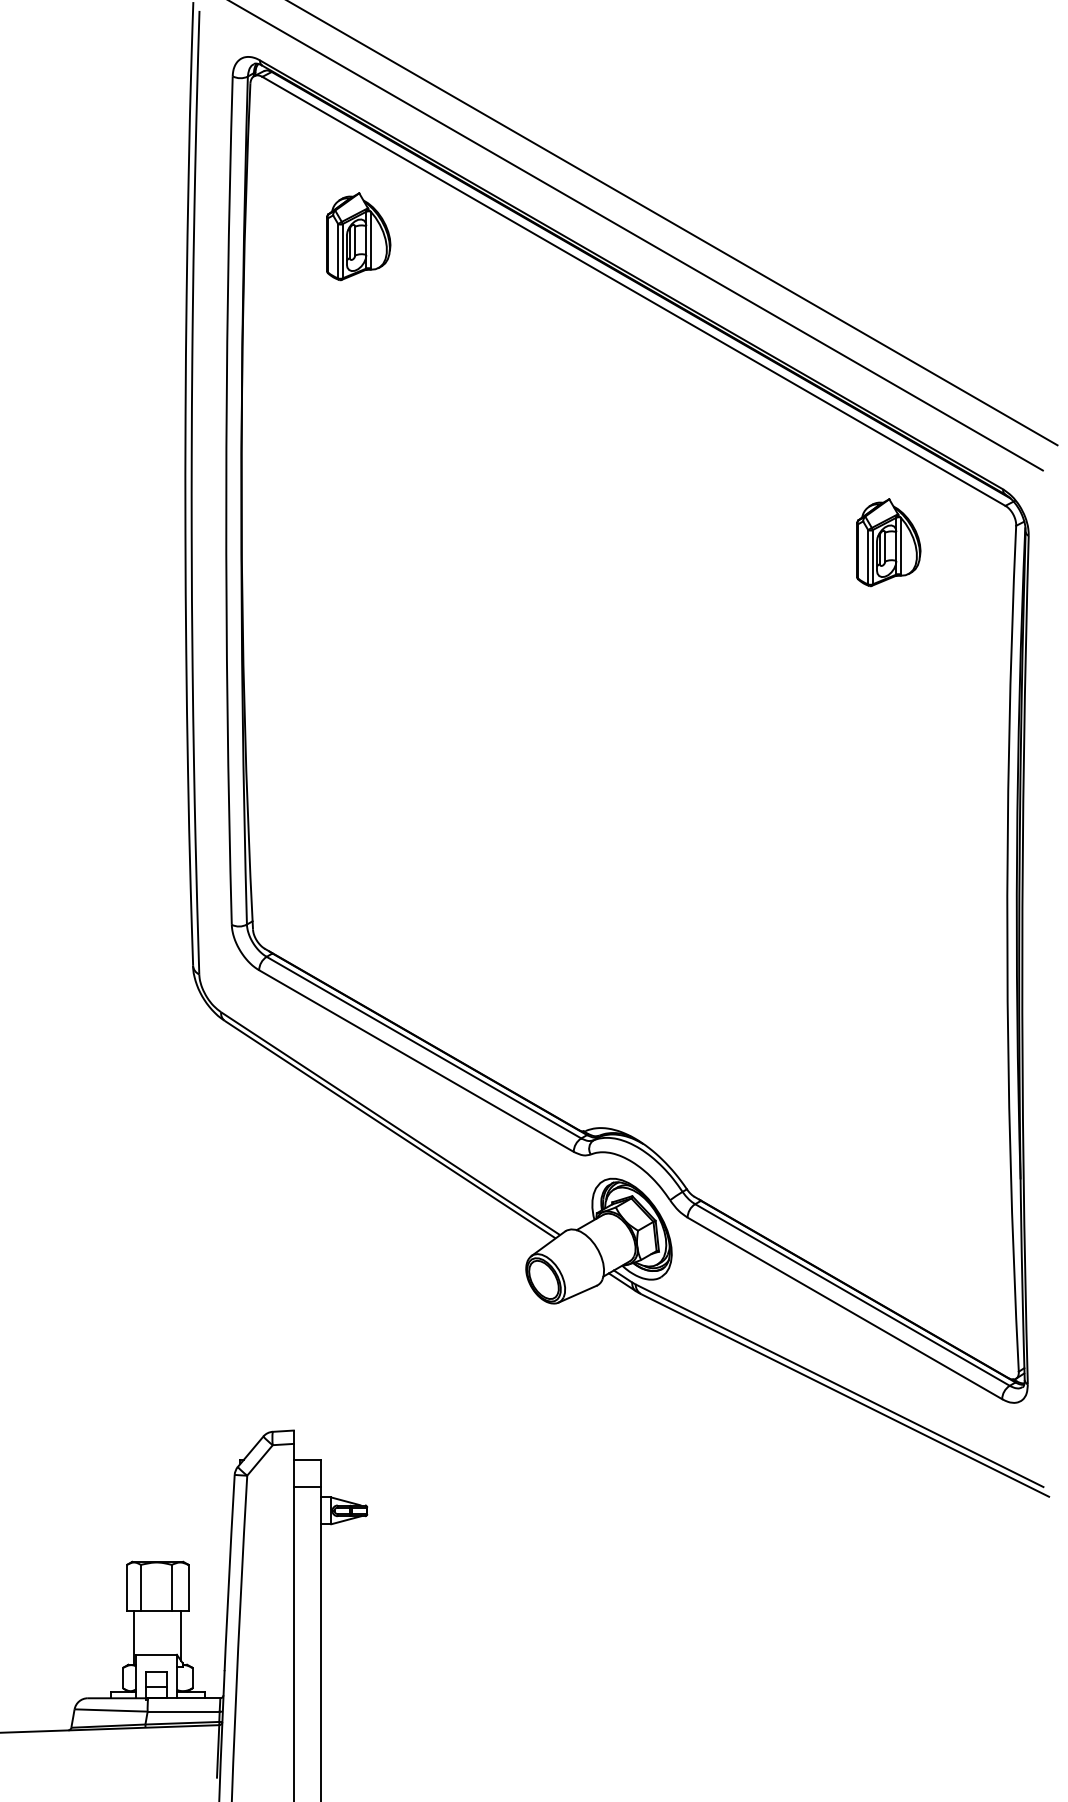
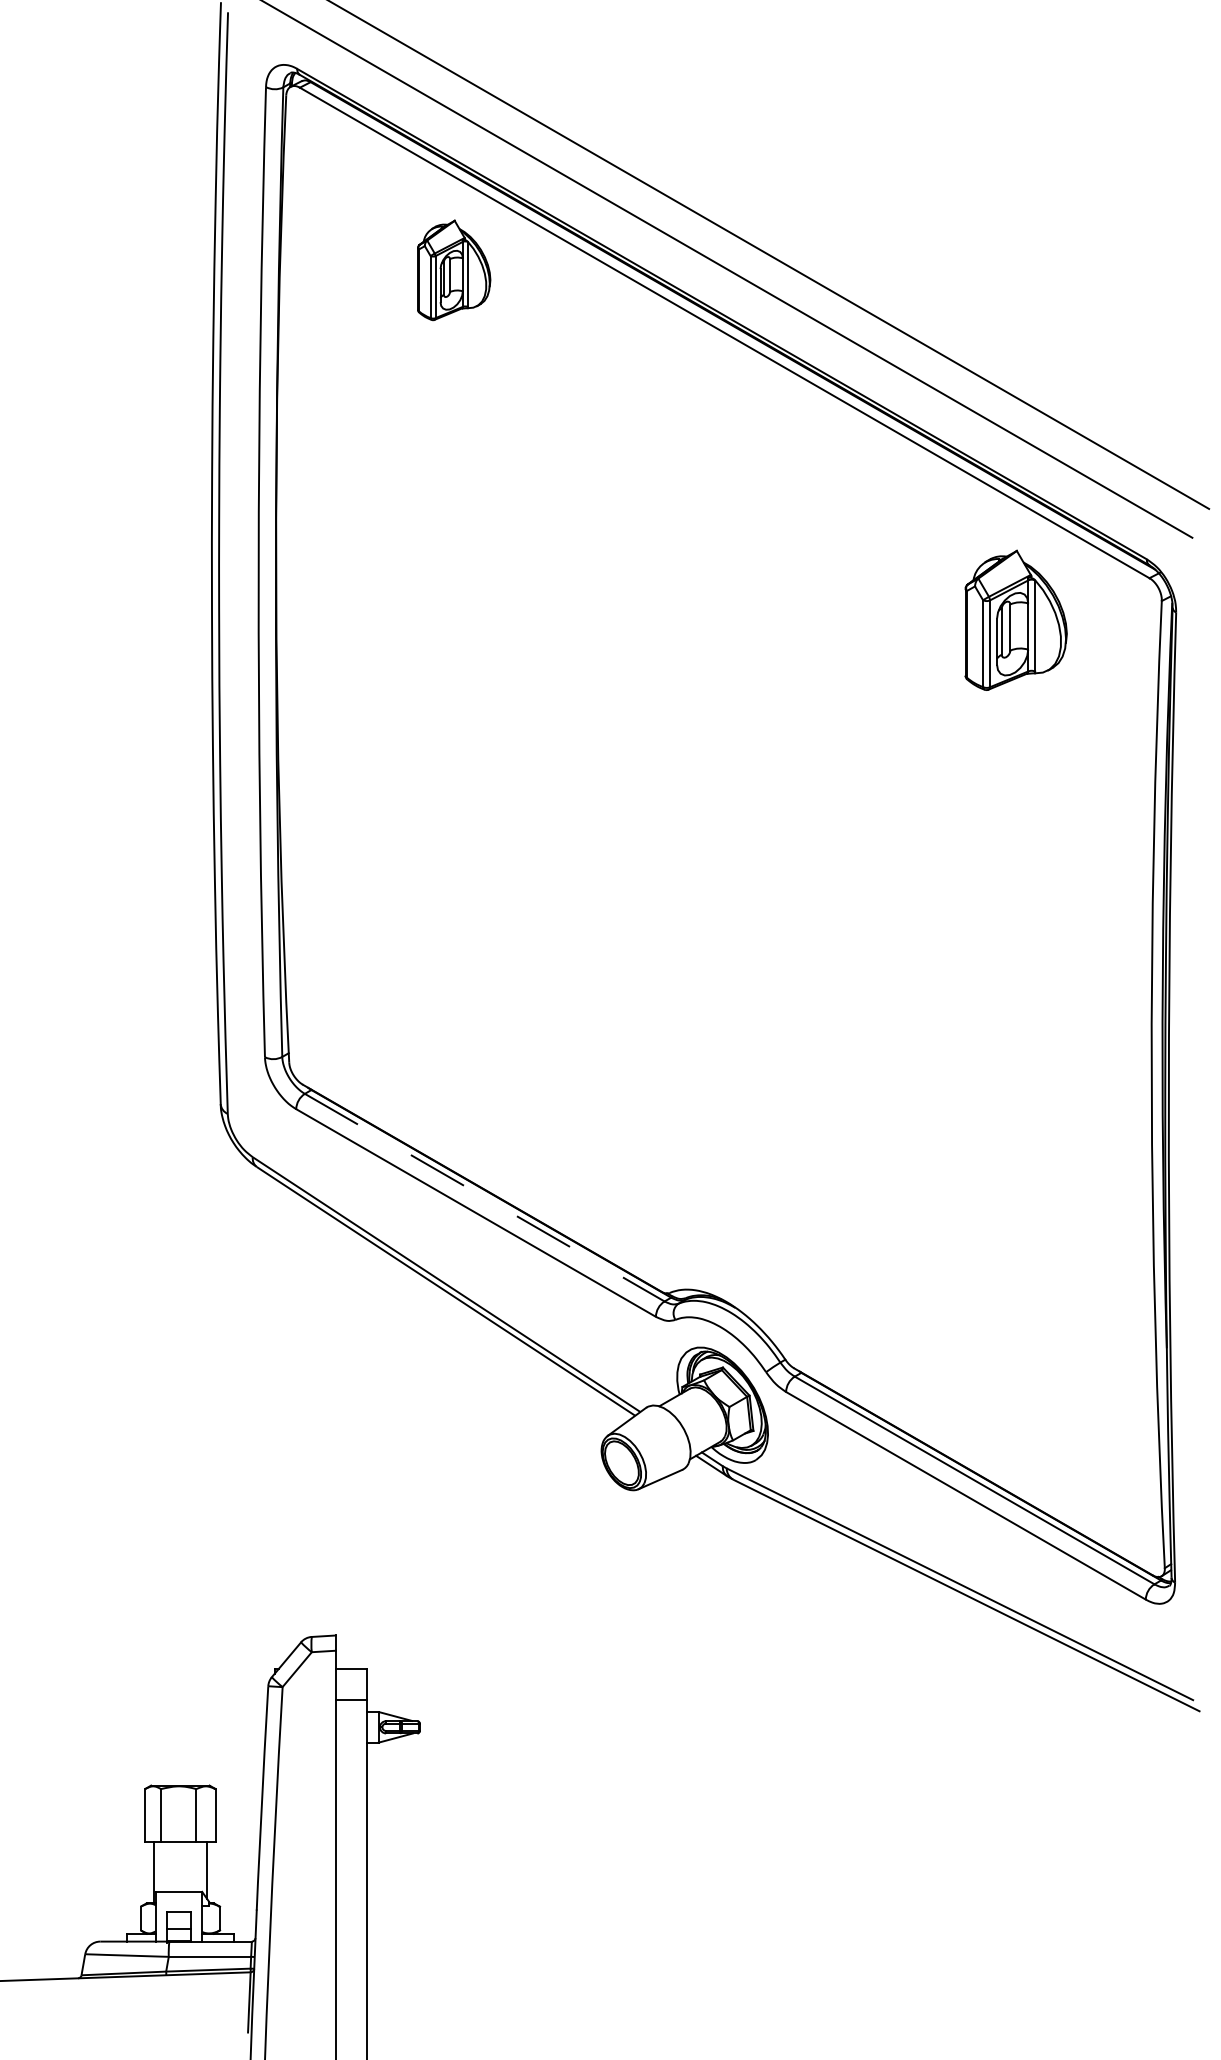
part: (359, 236) -> (454, 270), moved
part: (889, 541) -> (1016, 619), size x1.4
line: (423, 1047) -> (484, 1197), solid -> dashed

